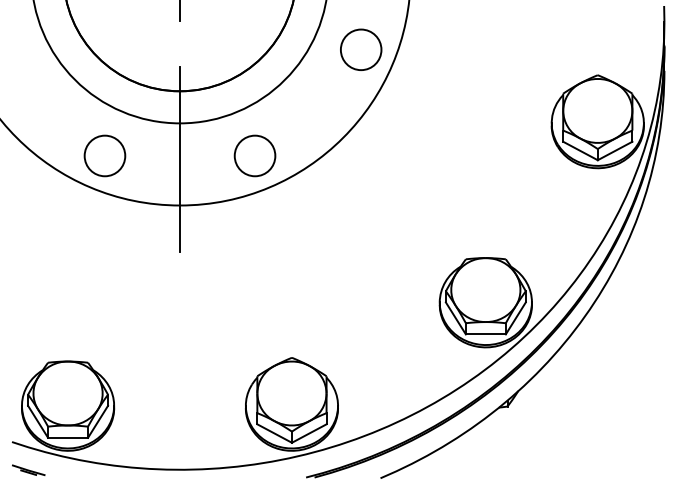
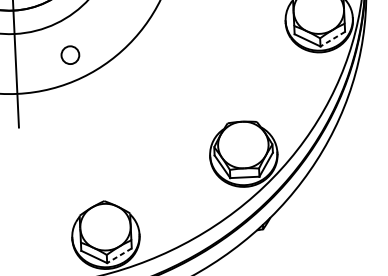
line: (615, 150) -> (333, 38), solid -> dashed
circle: (254, 155) -> (69, 54), size x0.6
line: (309, 433) -> (119, 255), solid -> dashed

